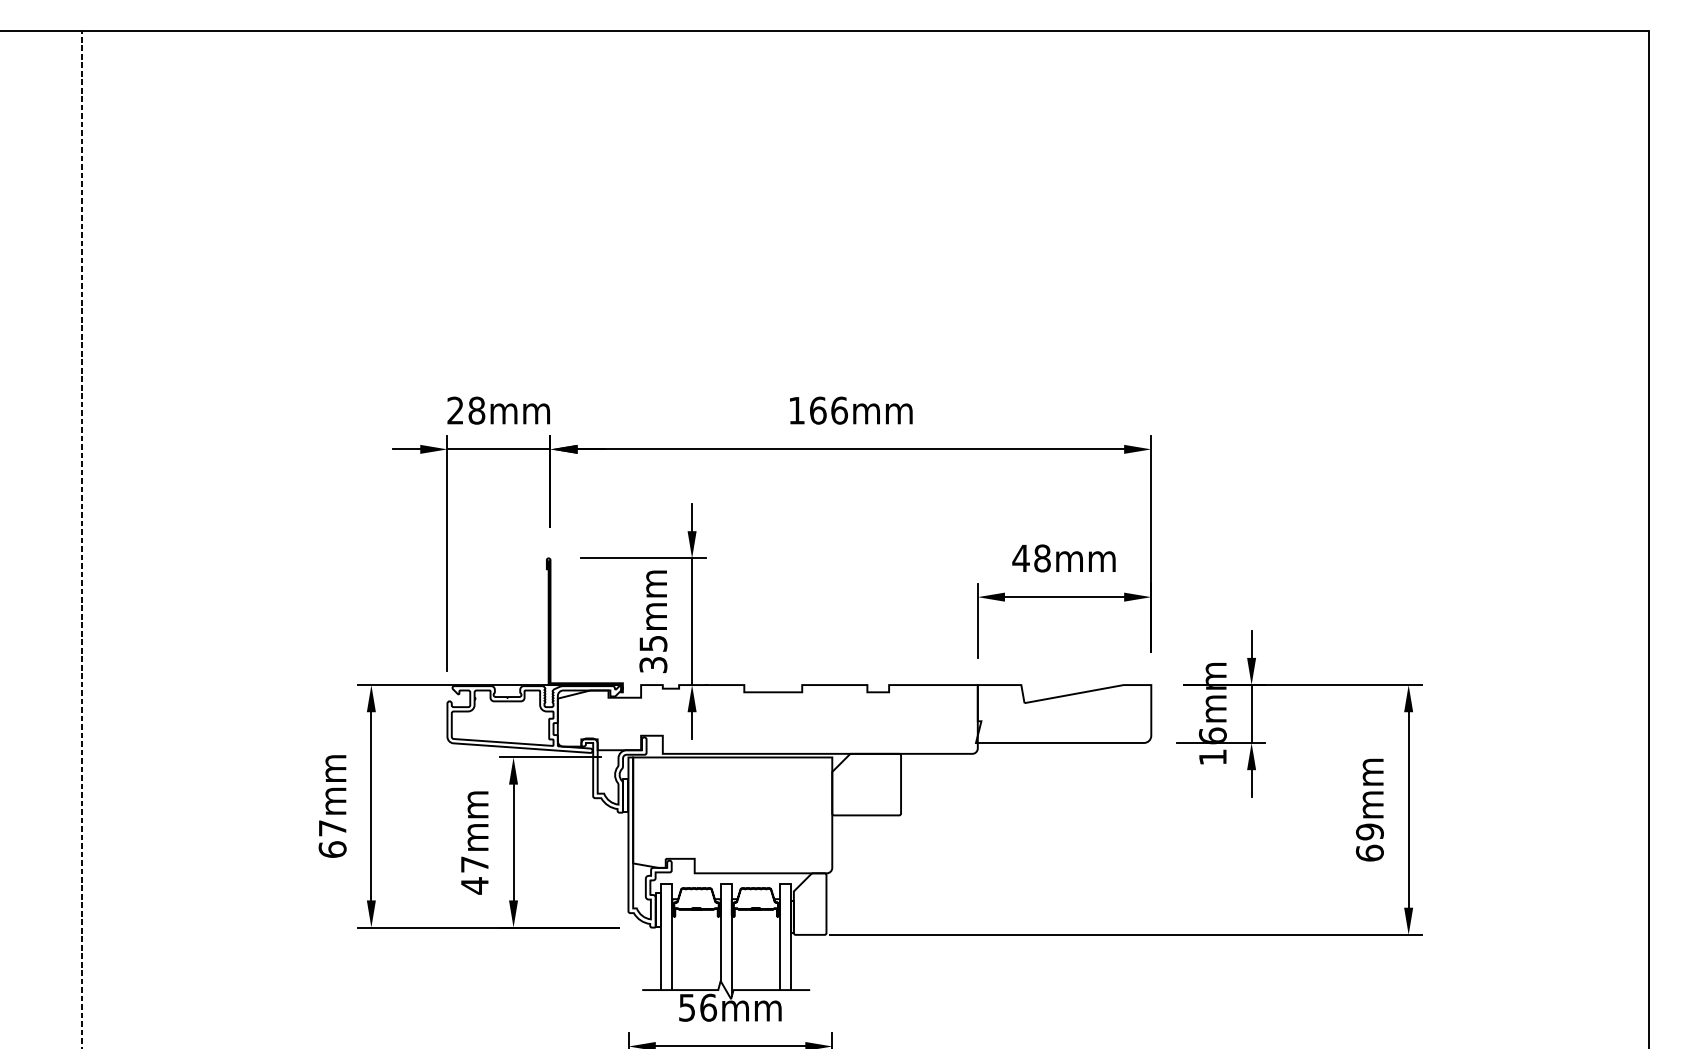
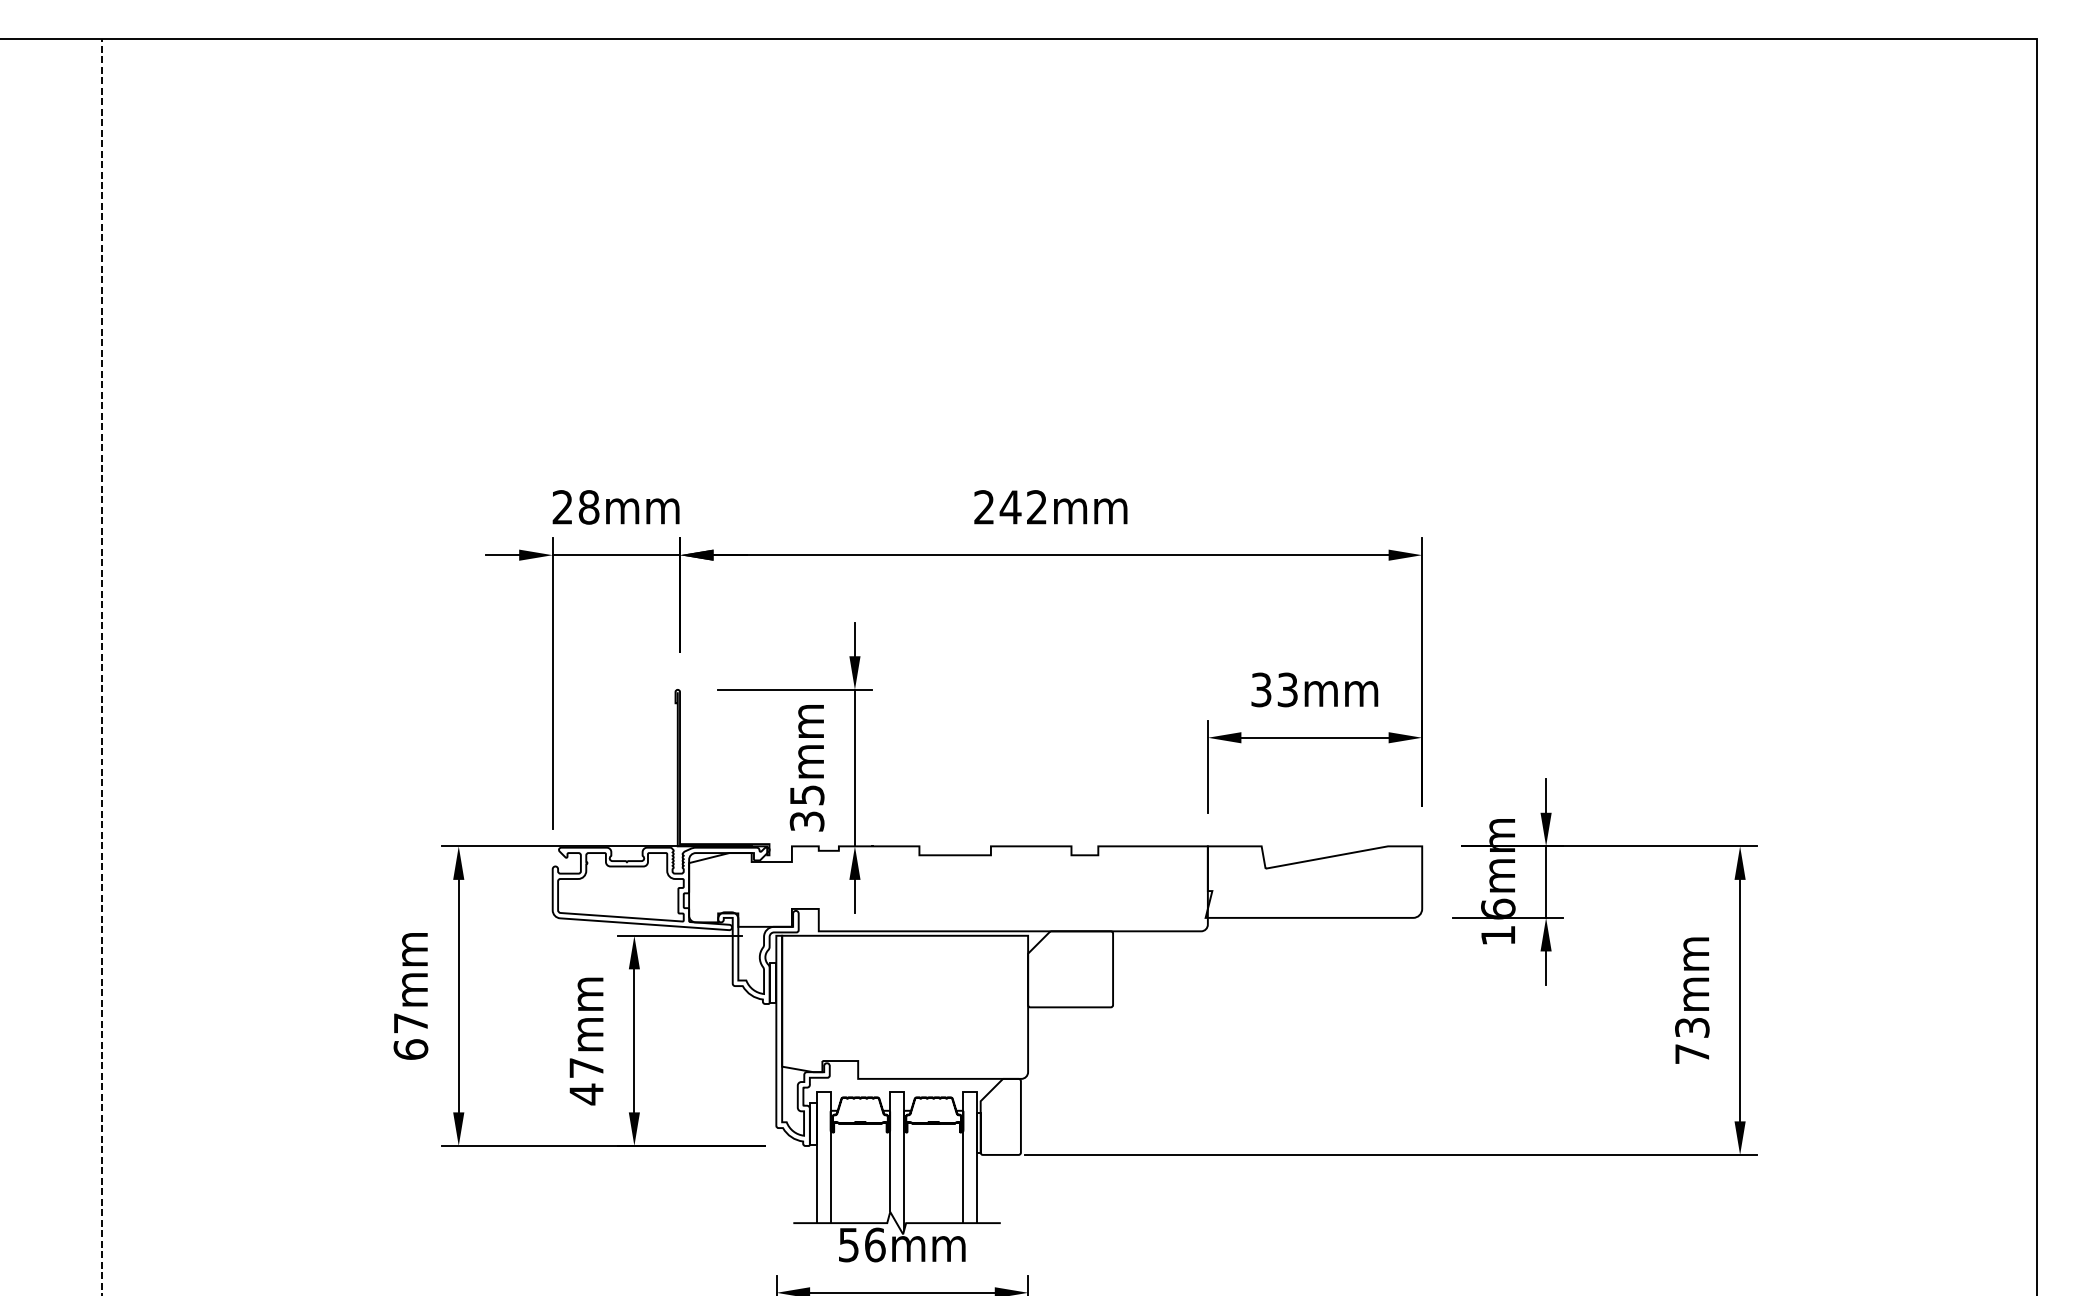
text: (818, 410) -> (1011, 507), 166mm -> 242mm
text: (1031, 558) -> (1274, 690), 48mm -> 33mm
text: (1369, 842) -> (1691, 1040), 69mm -> 73mm

